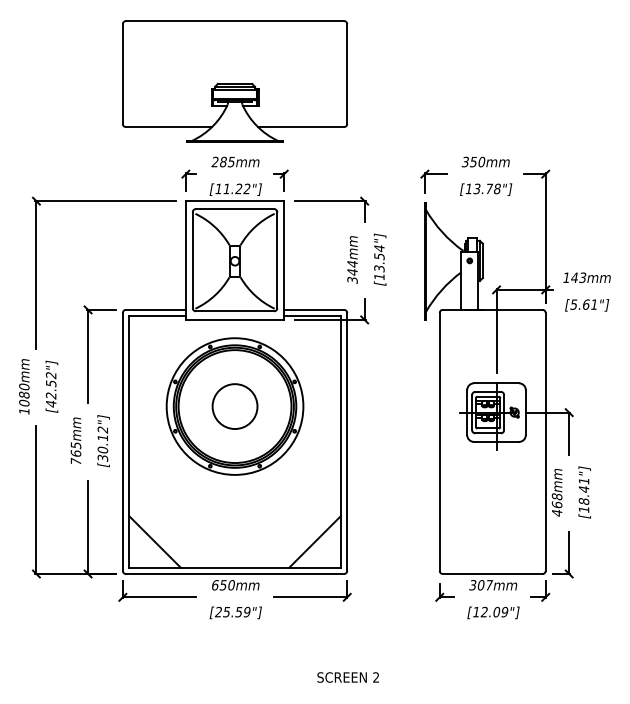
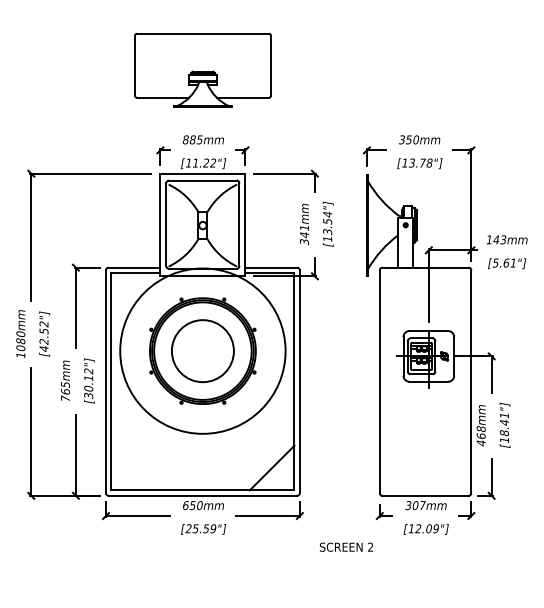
part: (235, 81) -> (203, 70), size x0.7
text: (214, 162) -> (185, 140), 285mm -> 885mm
text: (352, 264) -> (304, 228), 344mm -> 341mm
circle: (234, 406) -> (202, 351), size x1.4
circle: (234, 406) -> (202, 351), size x1.6
line: (154, 541) -> (133, 467), removed
text: (347, 677) -> (345, 547), moved

